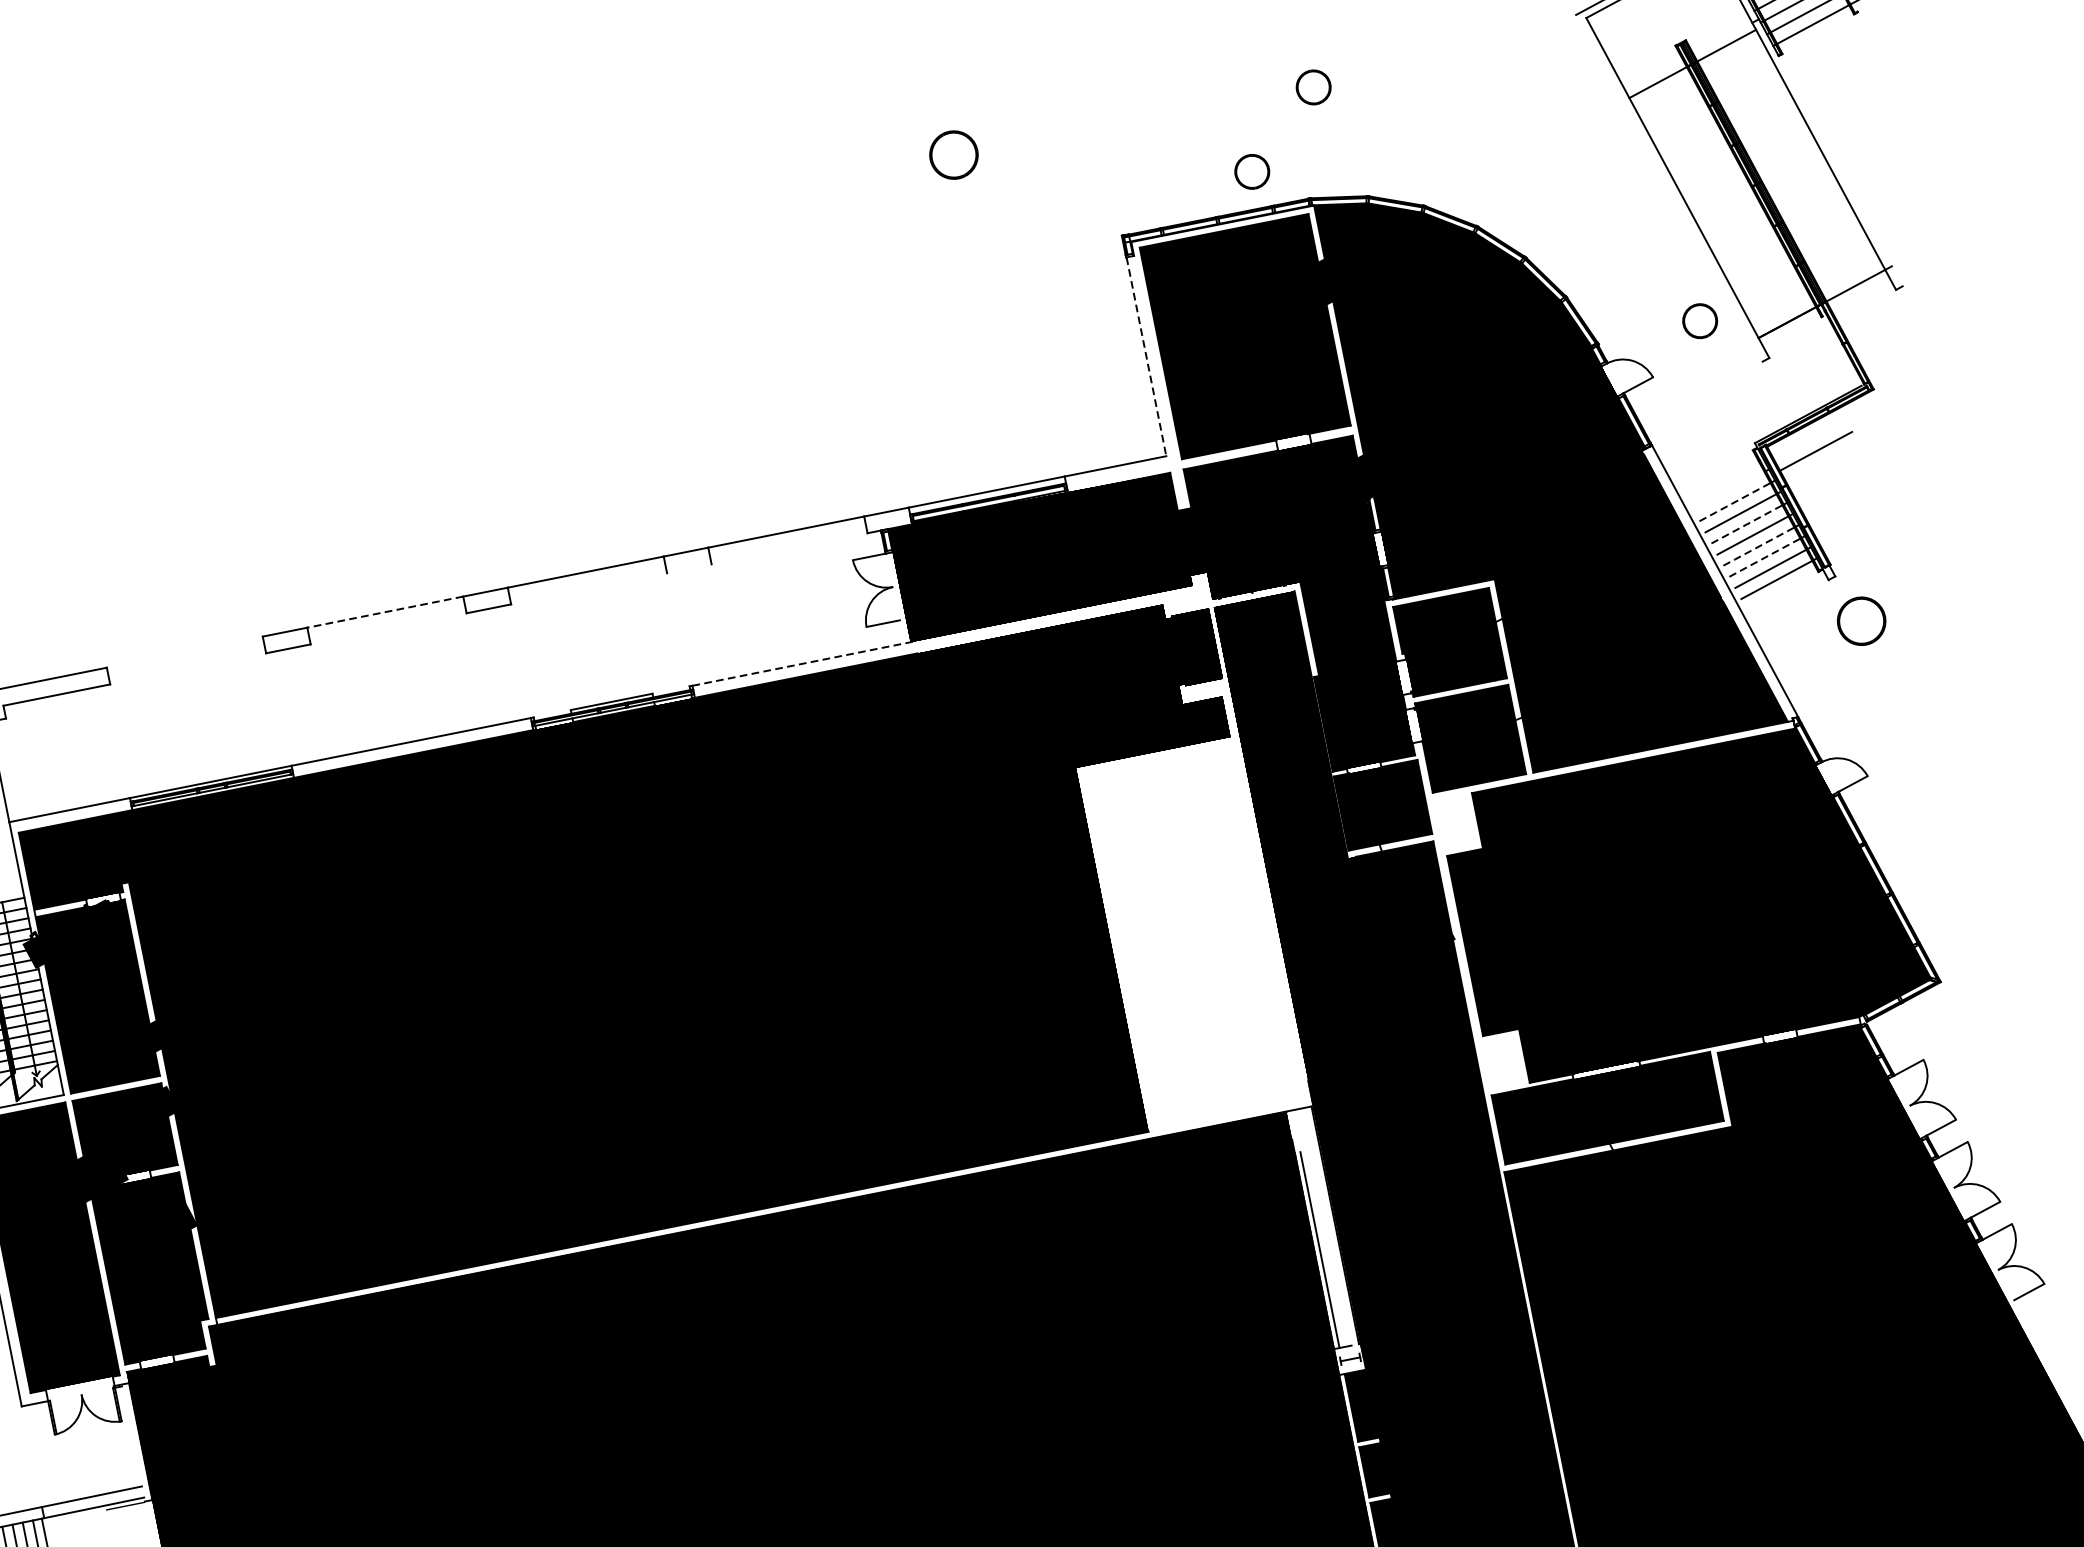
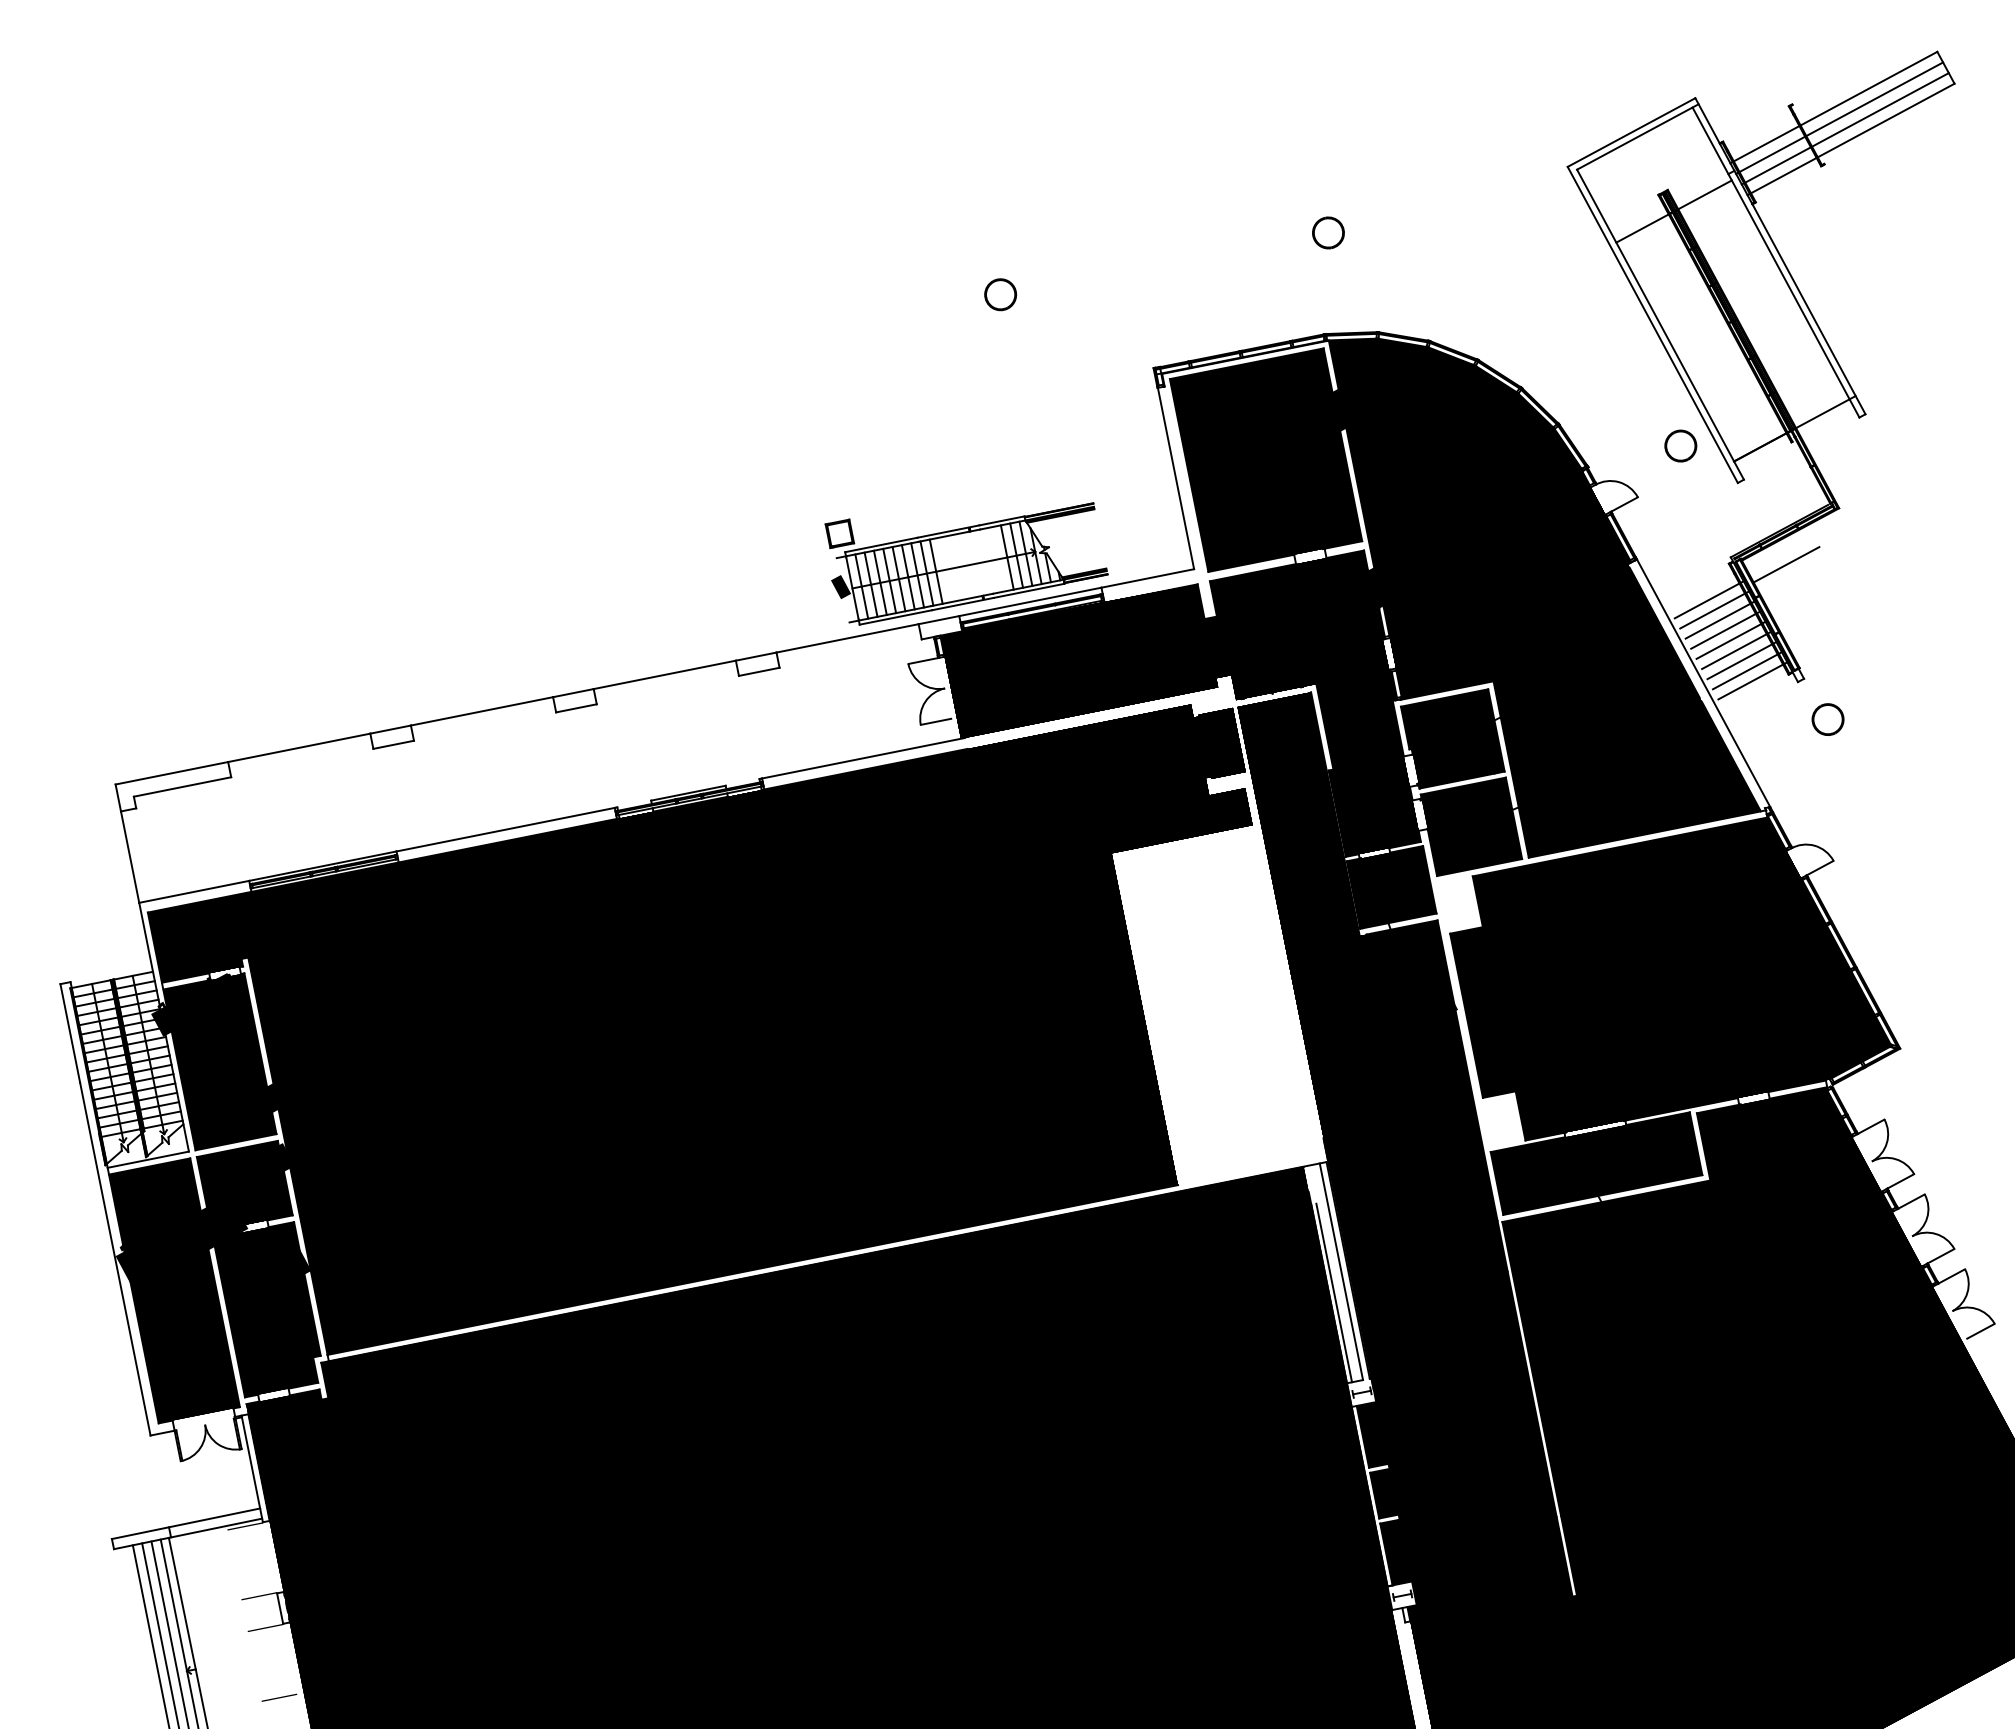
part: (953, 154) -> (1000, 294), size x0.71
part: (1252, 171) -> (1272, 309), removed
line: (1840, 171) -> (1808, 309), added
line: (1669, 187) -> (1652, 324), added
line: (1147, 357) -> (1176, 479), dashed -> solid
part: (916, 449) -> (966, 563), added
line: (1728, 490) -> (1706, 600), added
line: (1734, 502) -> (1712, 611), dashed -> solid
line: (1746, 524) -> (1723, 631), dashed -> solid
line: (1759, 546) -> (1734, 651), dashed -> solid
line: (1764, 557) -> (1739, 661), dashed -> solid
line: (688, 568) -> (758, 671), added
line: (384, 612) -> (481, 711), dashed -> solid
part: (1861, 621) -> (1827, 719), size x0.71
line: (185, 651) -> (299, 747), added
line: (803, 663) -> (863, 758), dashed -> solid
line: (1327, 1226) -> (1341, 1271), added
line: (132, 1442) -> (251, 1468), added

